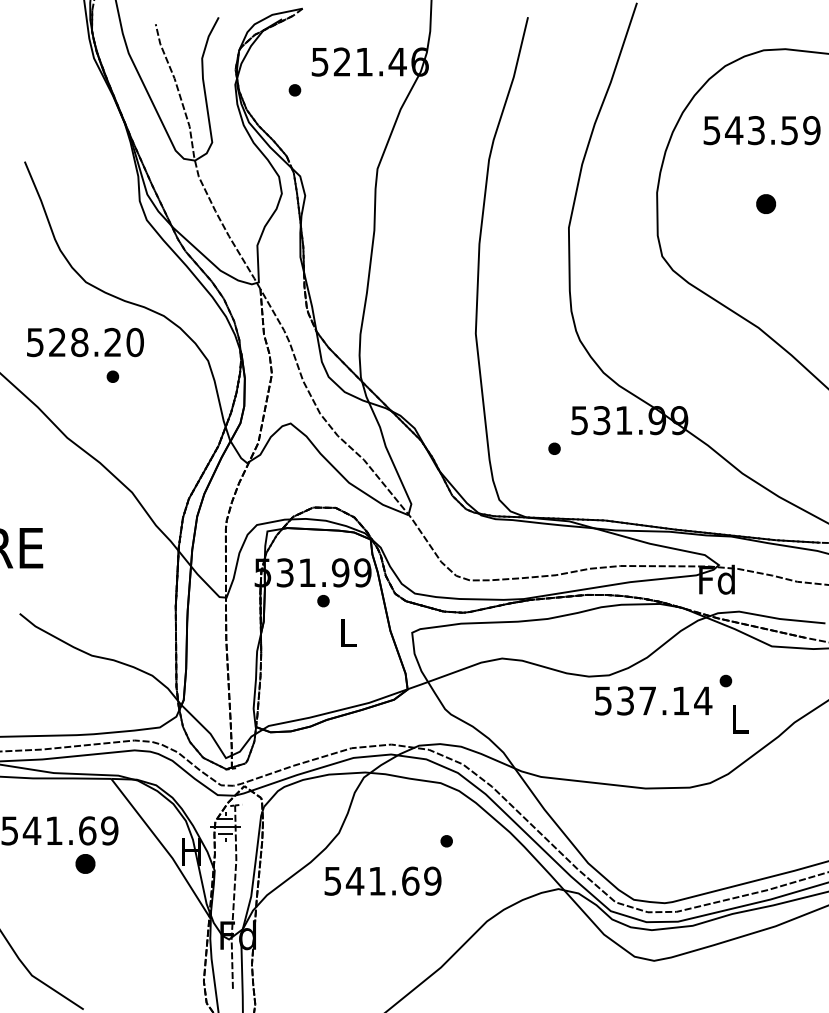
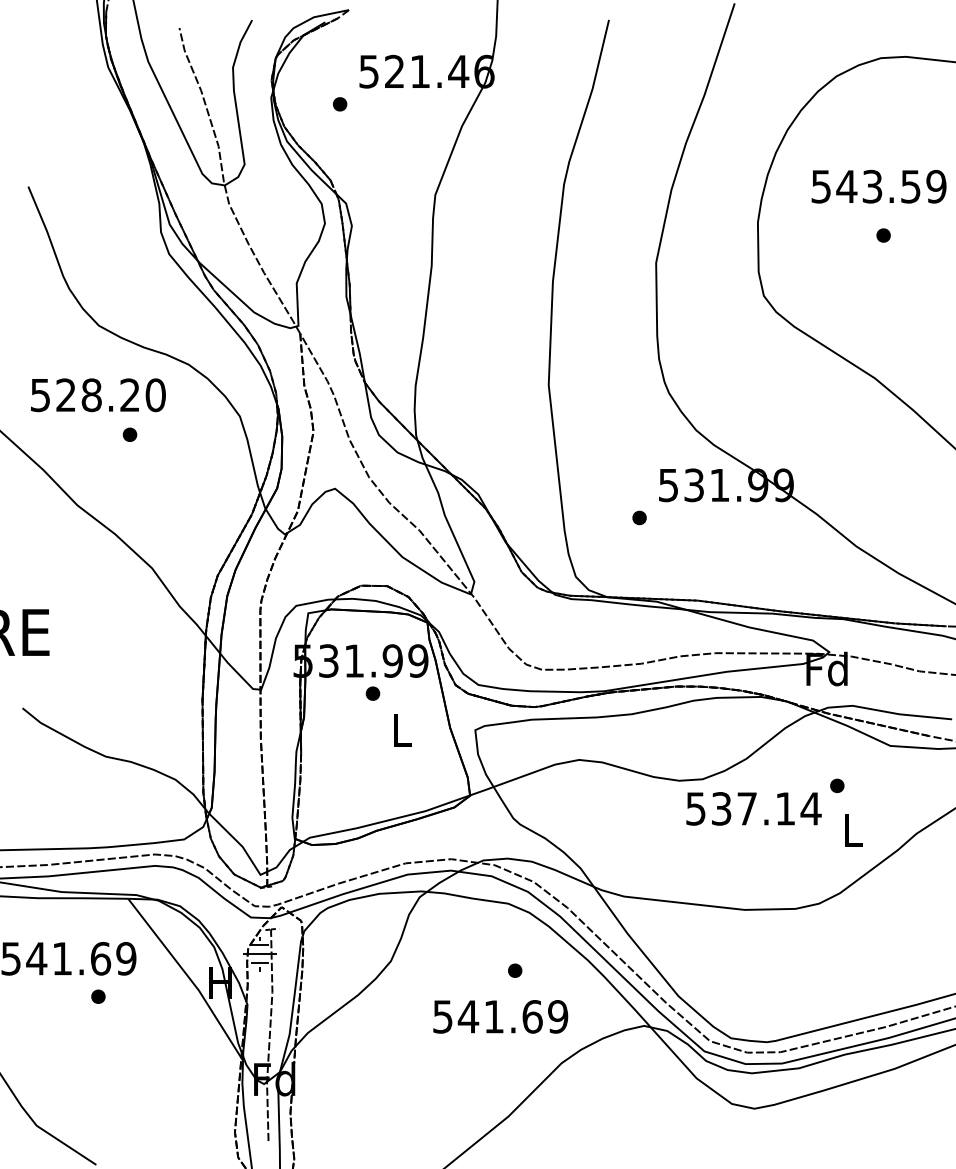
text: (761, 130) -> (878, 186), moved
part: (765, 204) -> (883, 235), size x0.62
part: (85, 863) -> (98, 996), size x0.62
text: (382, 880) -> (500, 1016), moved

